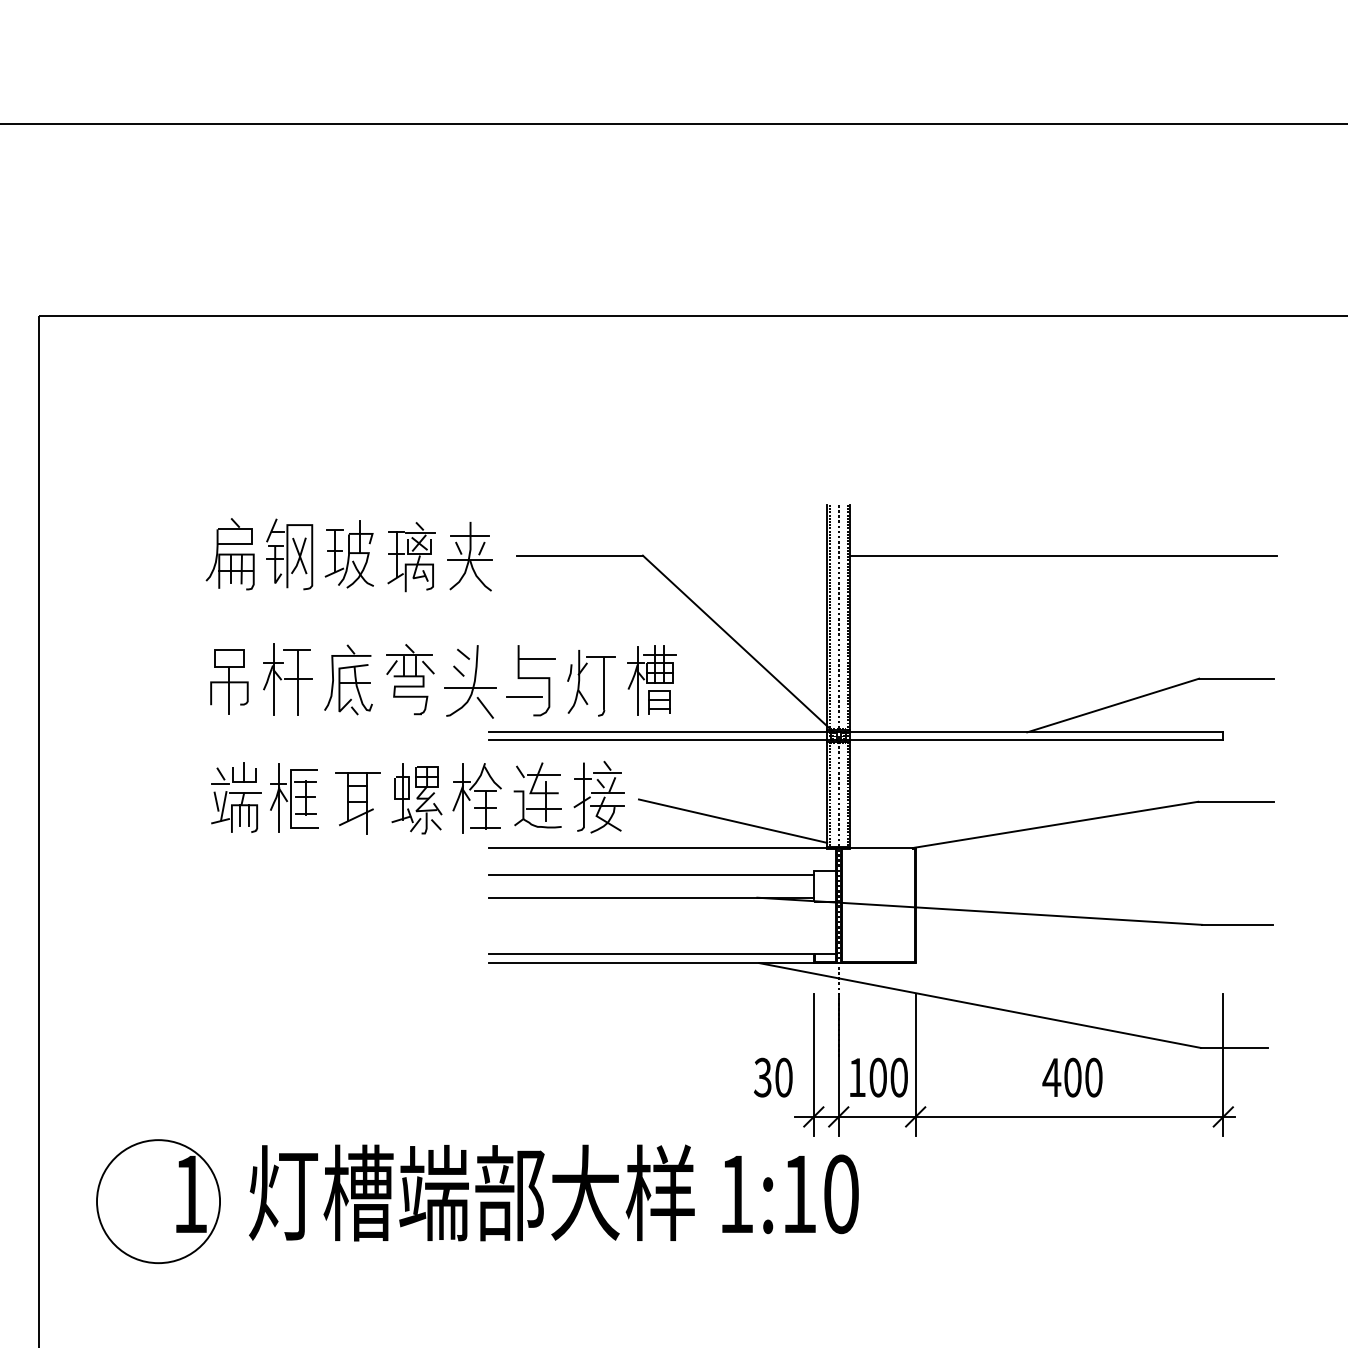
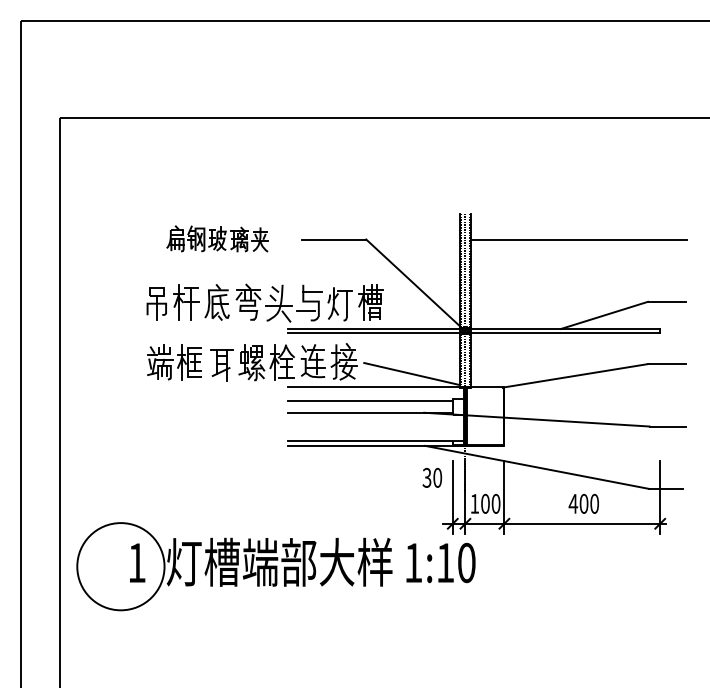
part: (349, 553) -> (217, 238), size x0.7
text: (773, 1076) -> (432, 477), moved
circle: (157, 1201) -> (120, 566), size x1.4

